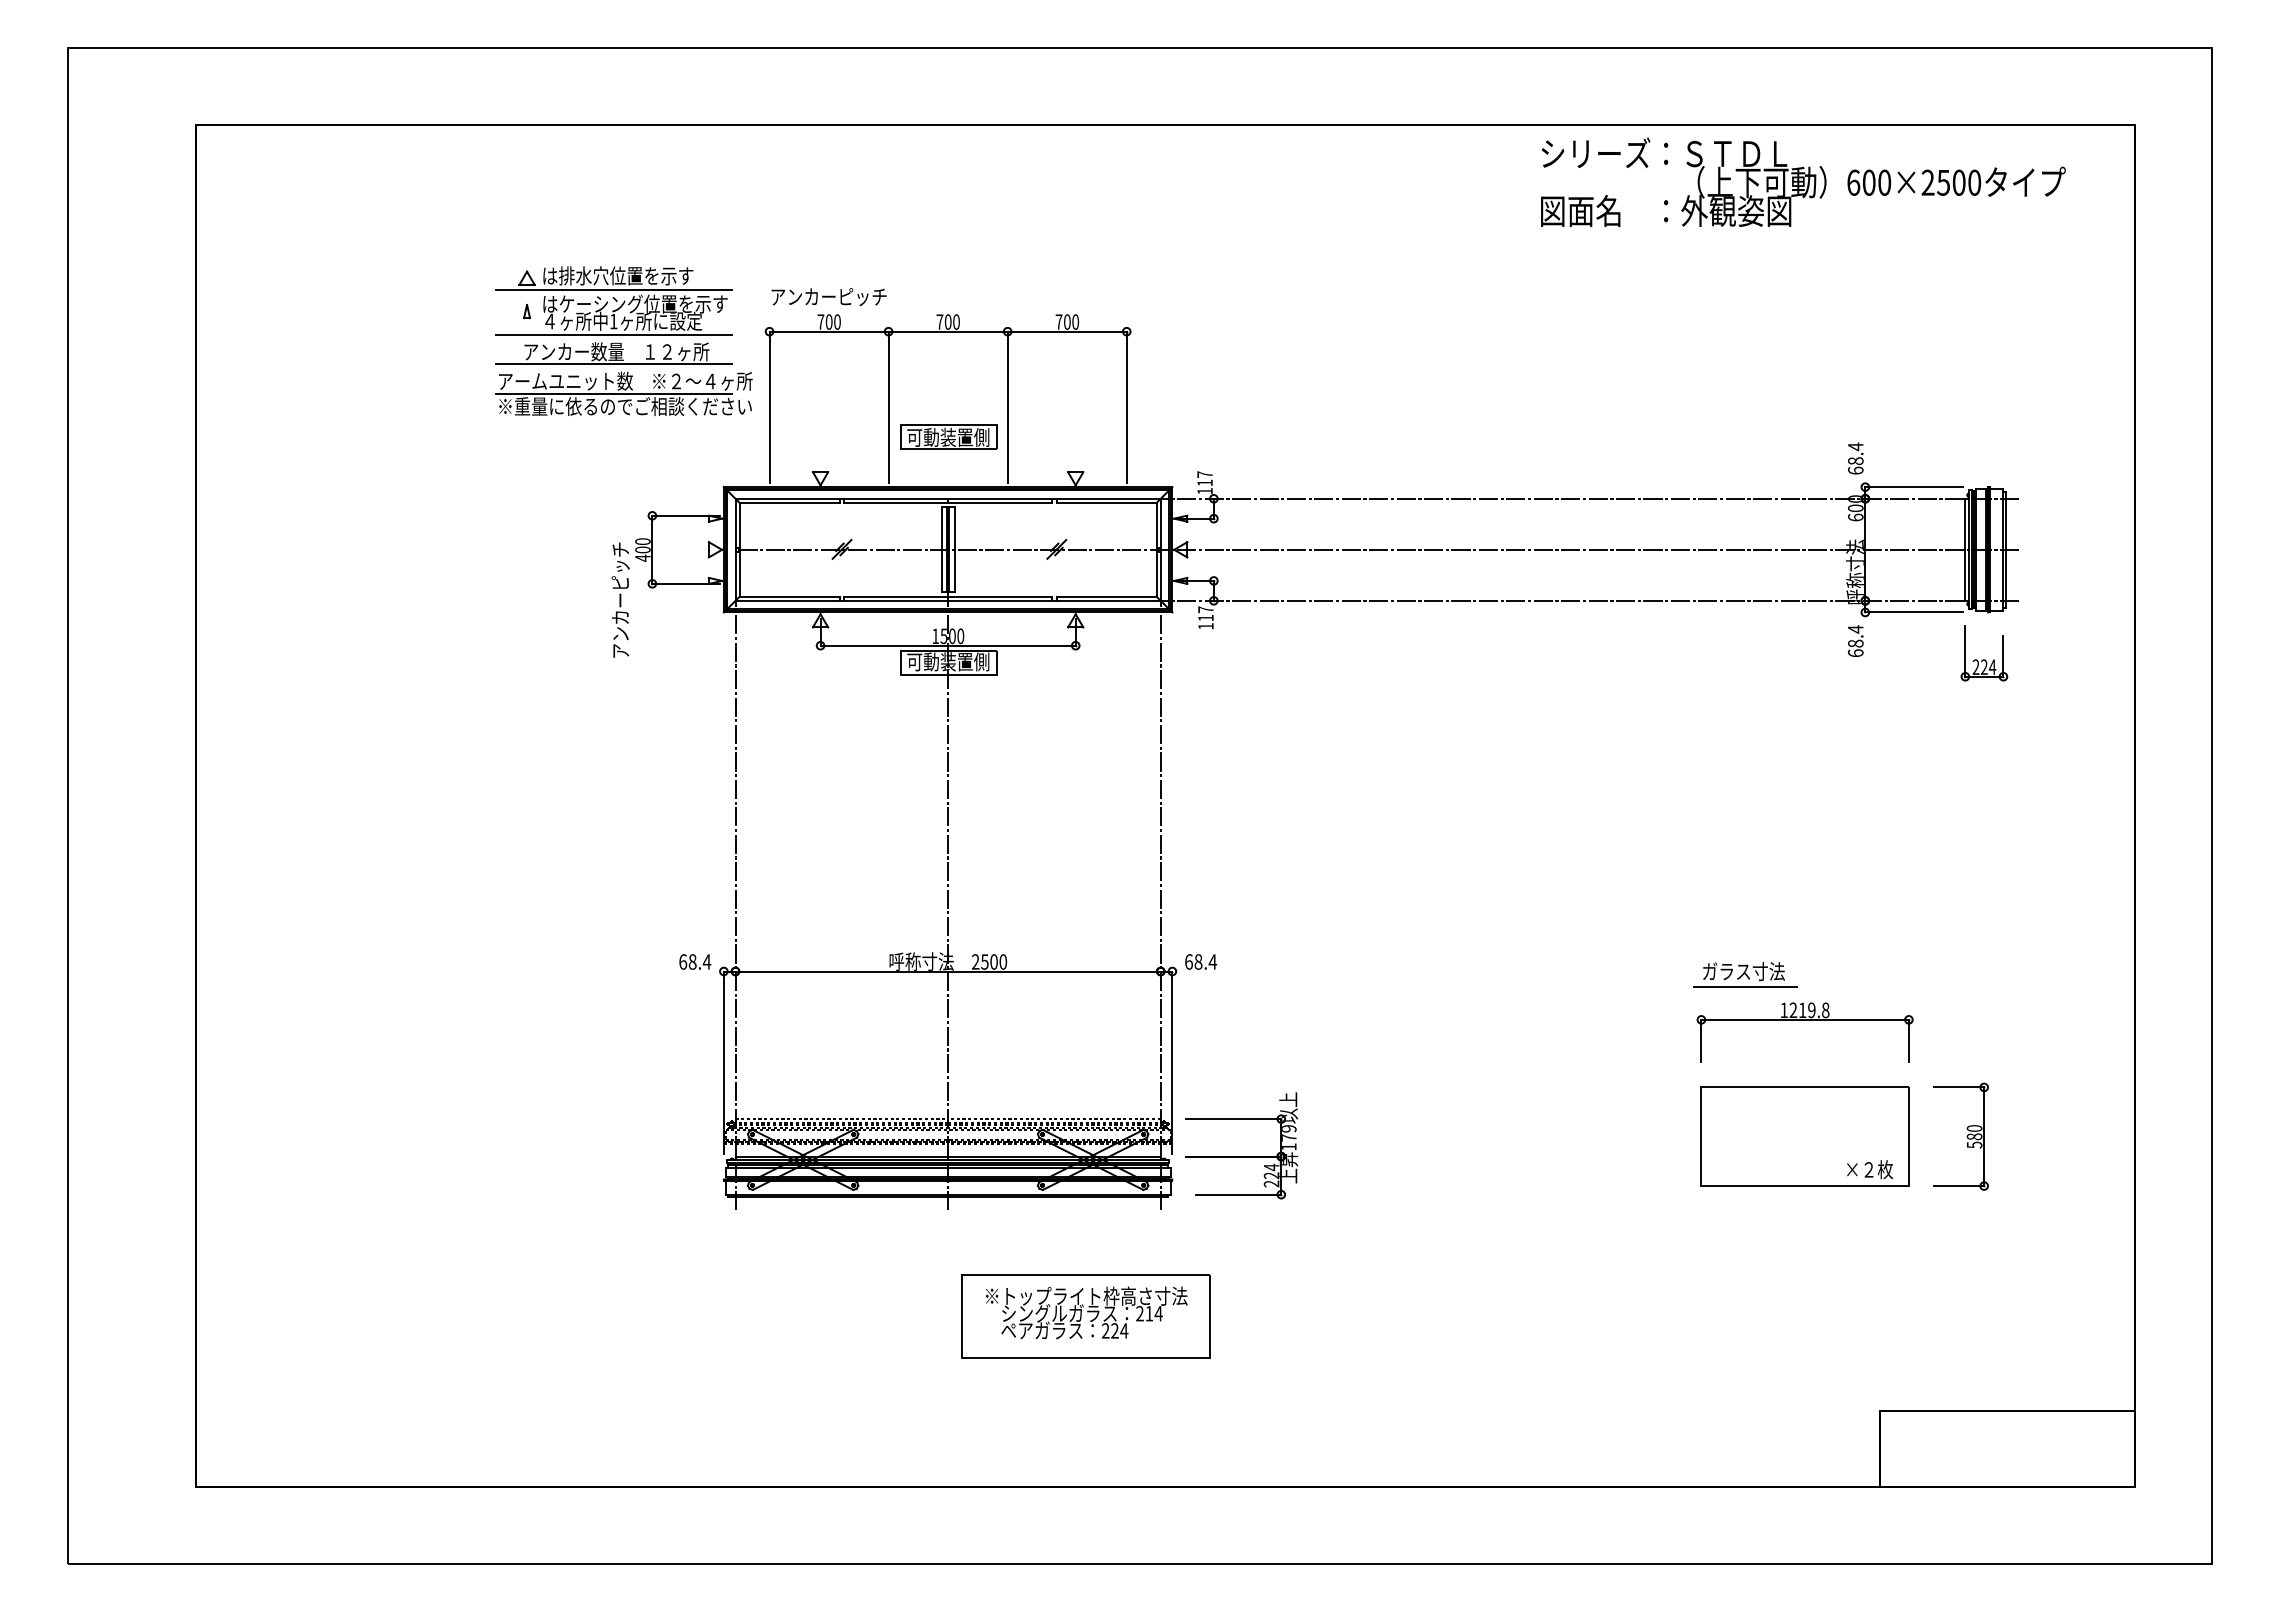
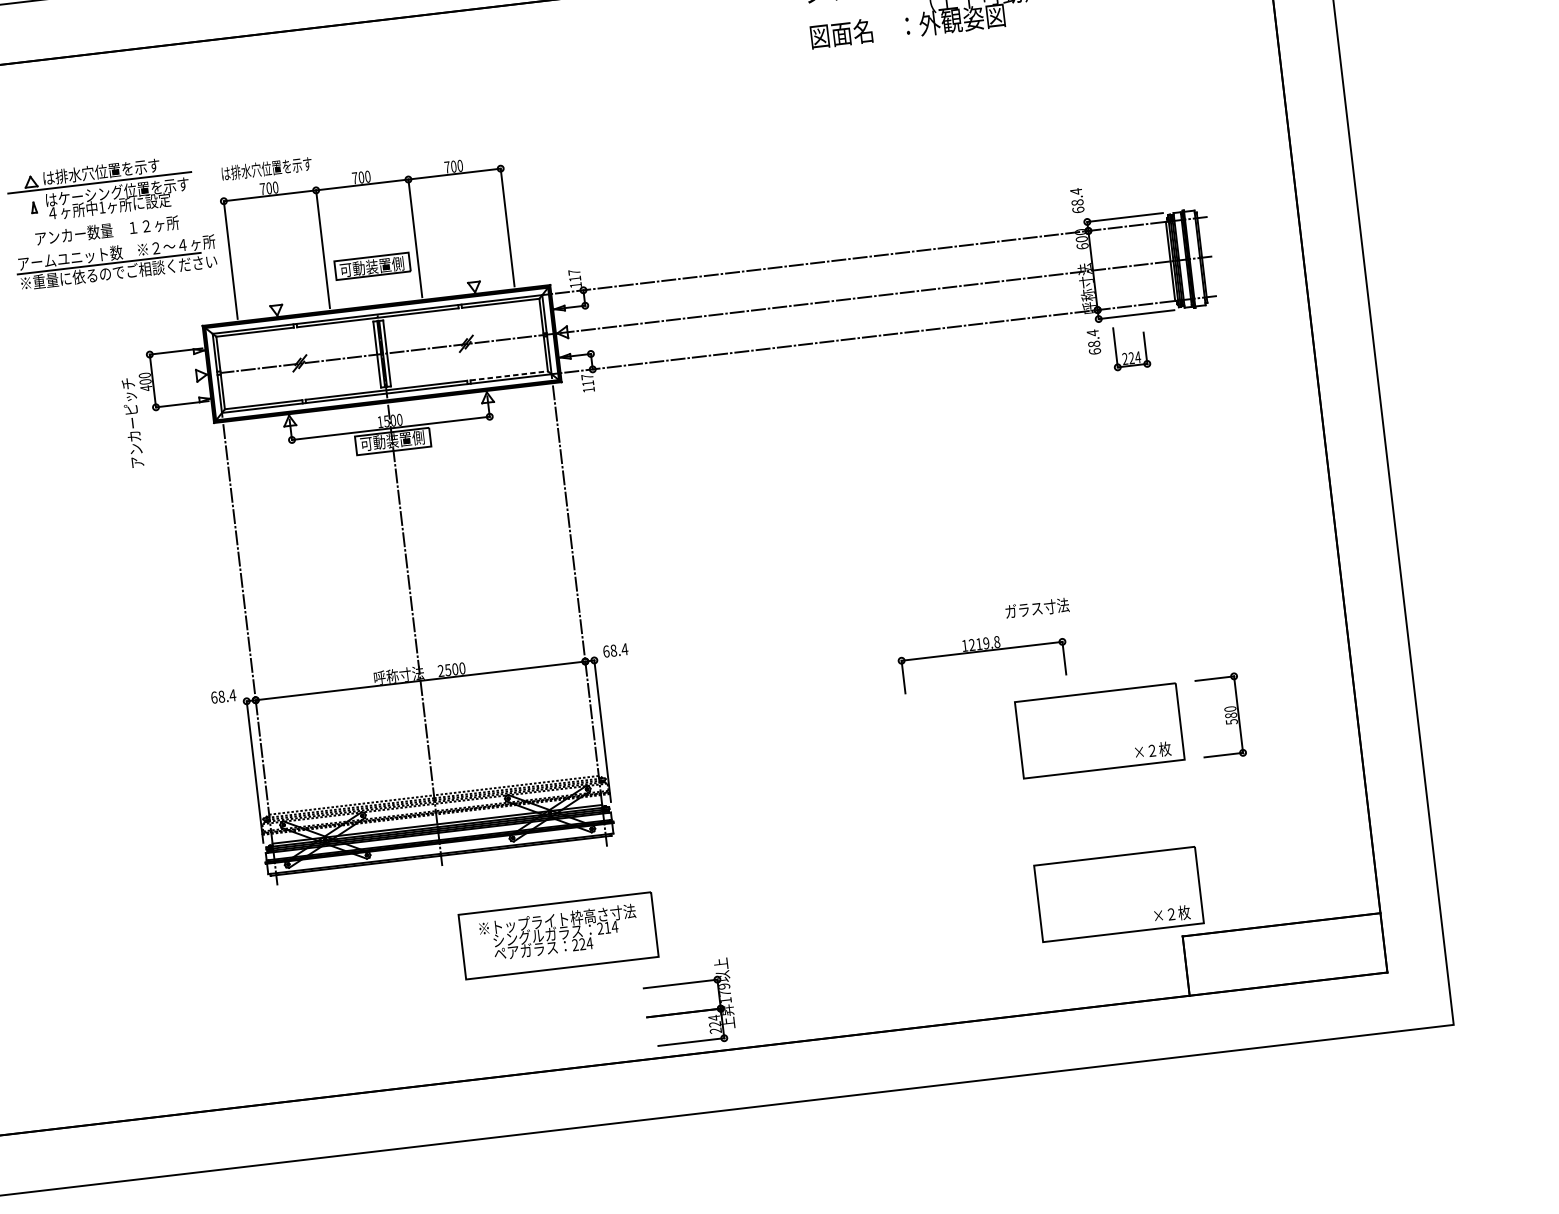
text: (829, 296) -> (267, 168), アンカーピッチ -> は排水穴位置を示す
line: (614, 334) -> (103, 217), removed
line: (614, 364) -> (106, 240), removed
line: (1106, 596) -> (509, 375), solid -> dashed
part: (1984, 653) -> (1130, 347), moved
line: (1744, 987) -> (1039, 620), removed
part: (1804, 1020) -> (981, 651), moved
part: (1241, 1156) -> (689, 1012), moved
part: (1804, 1347) -> (1118, 894), added

